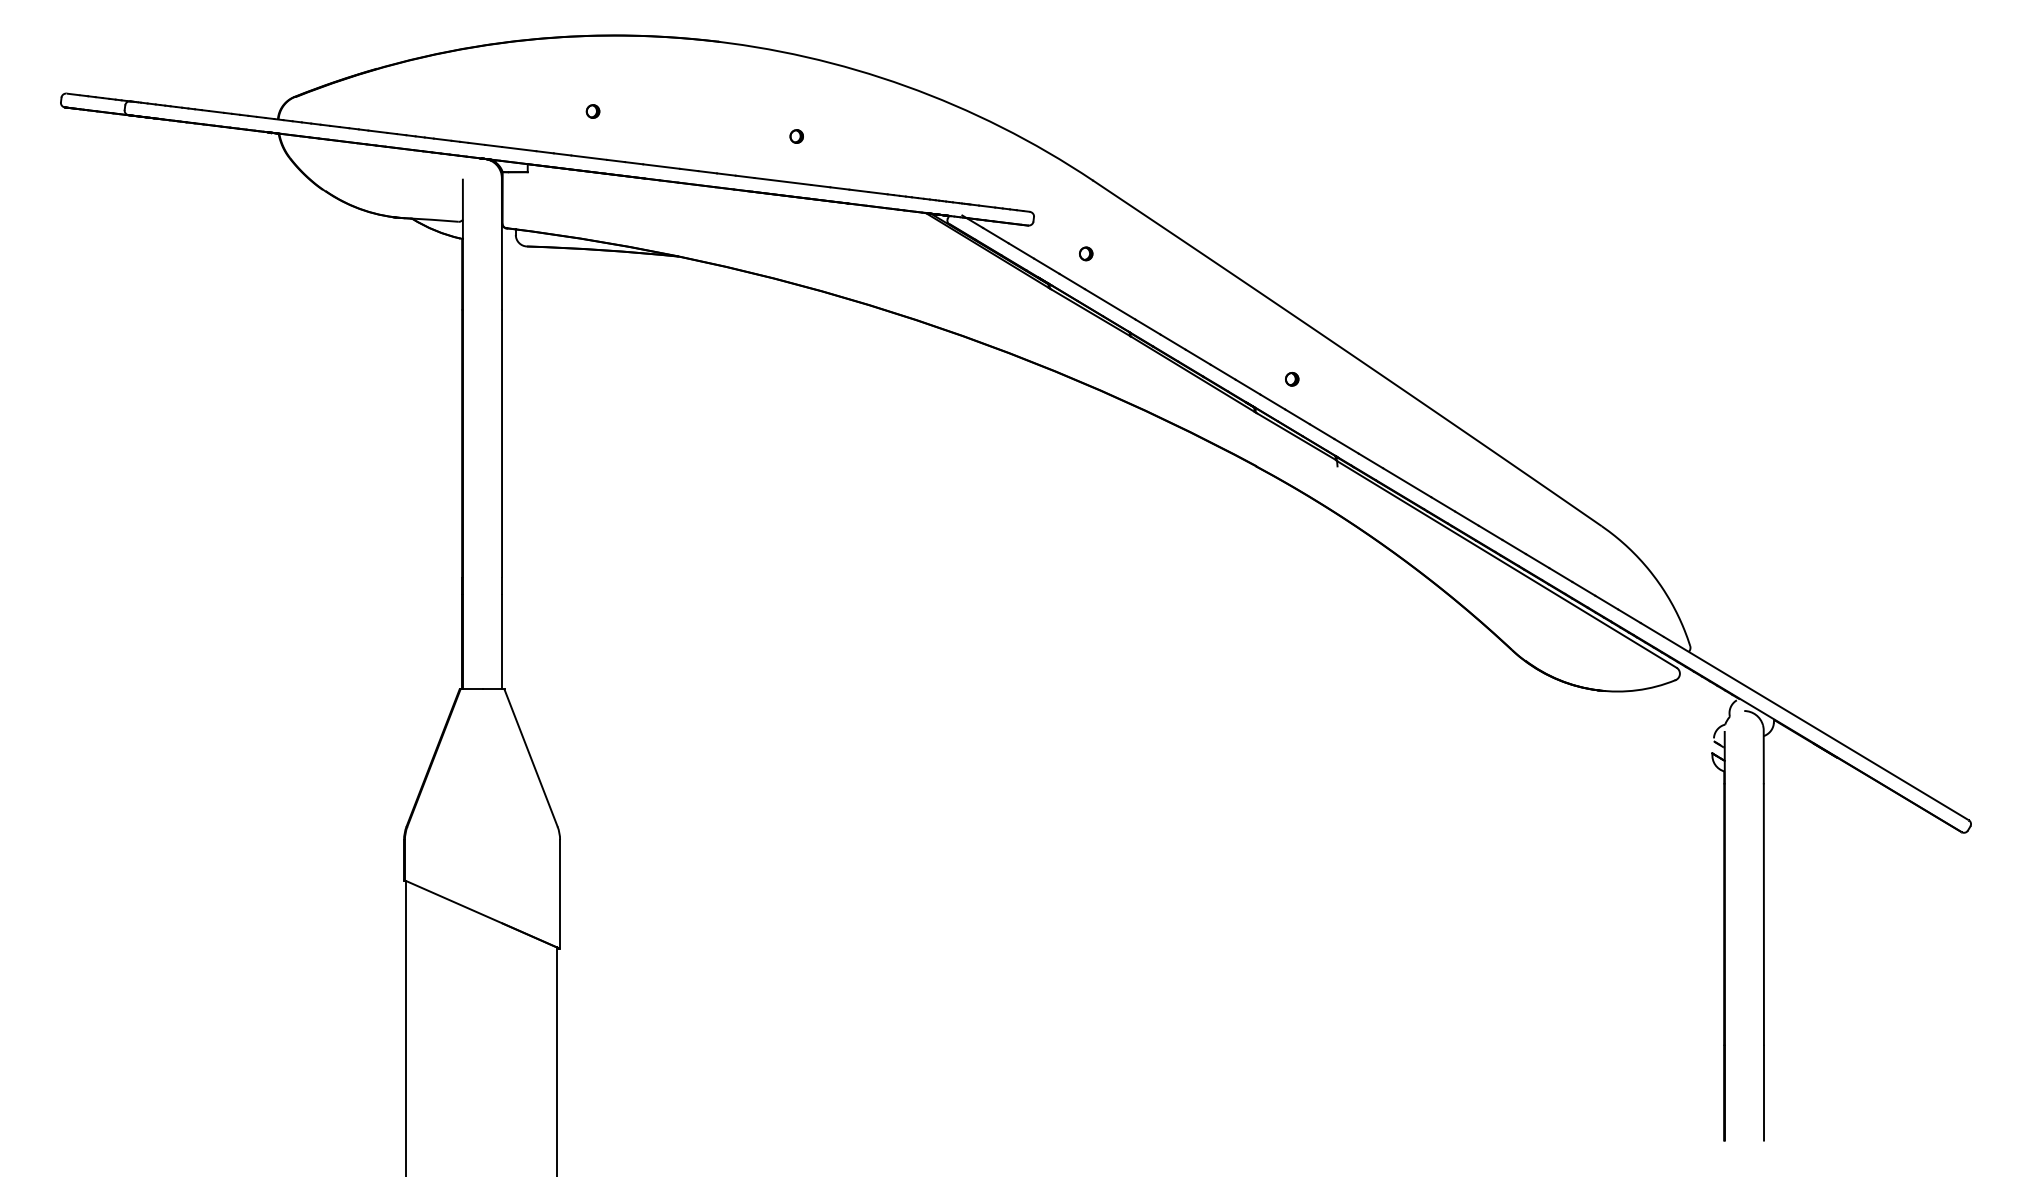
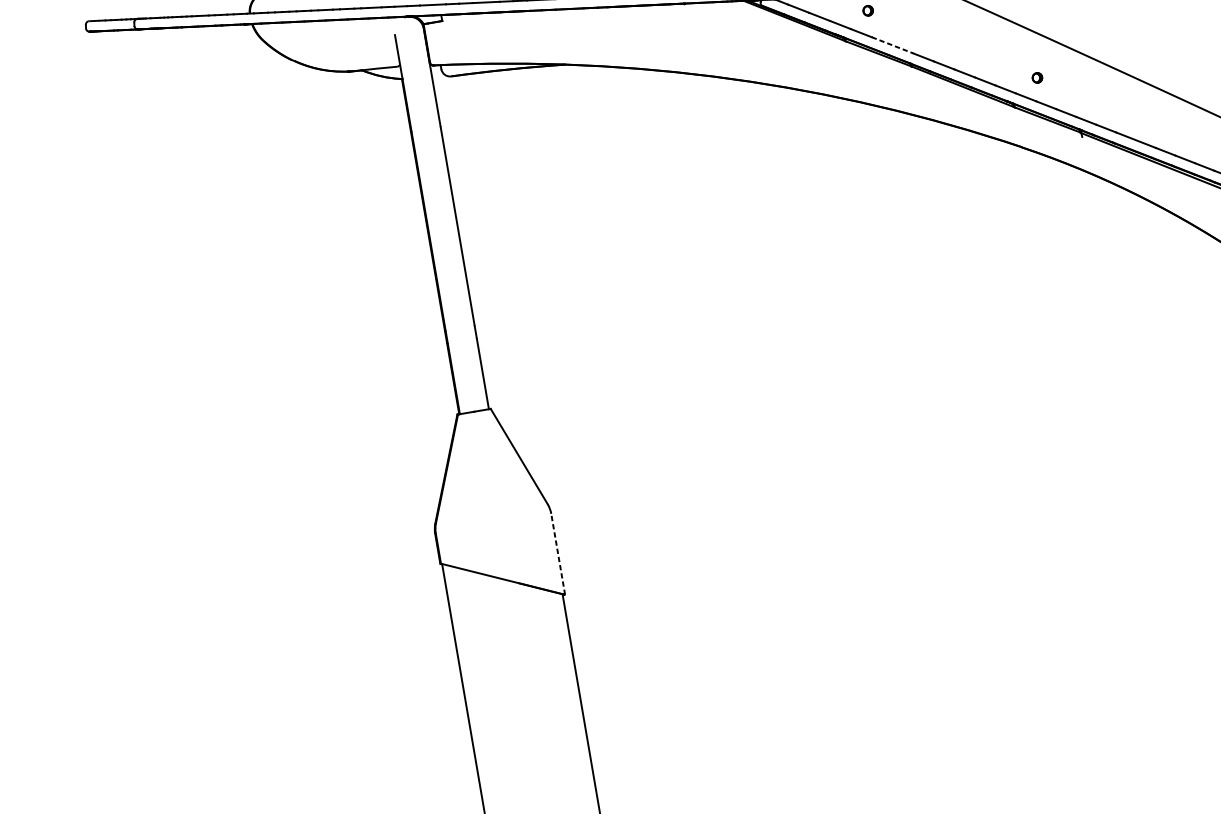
line: (1110, 304) -> (892, 45), solid -> dashed
line: (560, 893) -> (558, 553), solid -> dashed

